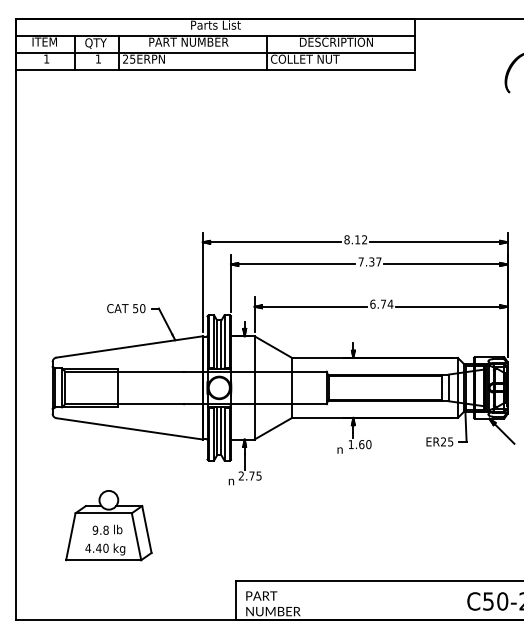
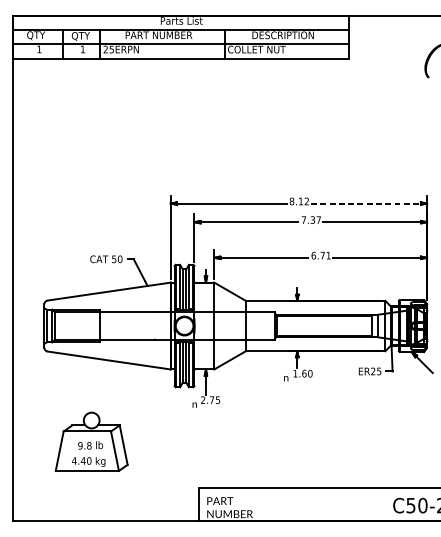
text: (44, 42) -> (37, 35), ITEM -> QTY
line: (435, 242) -> (366, 203), solid -> dashed
text: (390, 303) -> (328, 255), 6.74 -> 6.71

